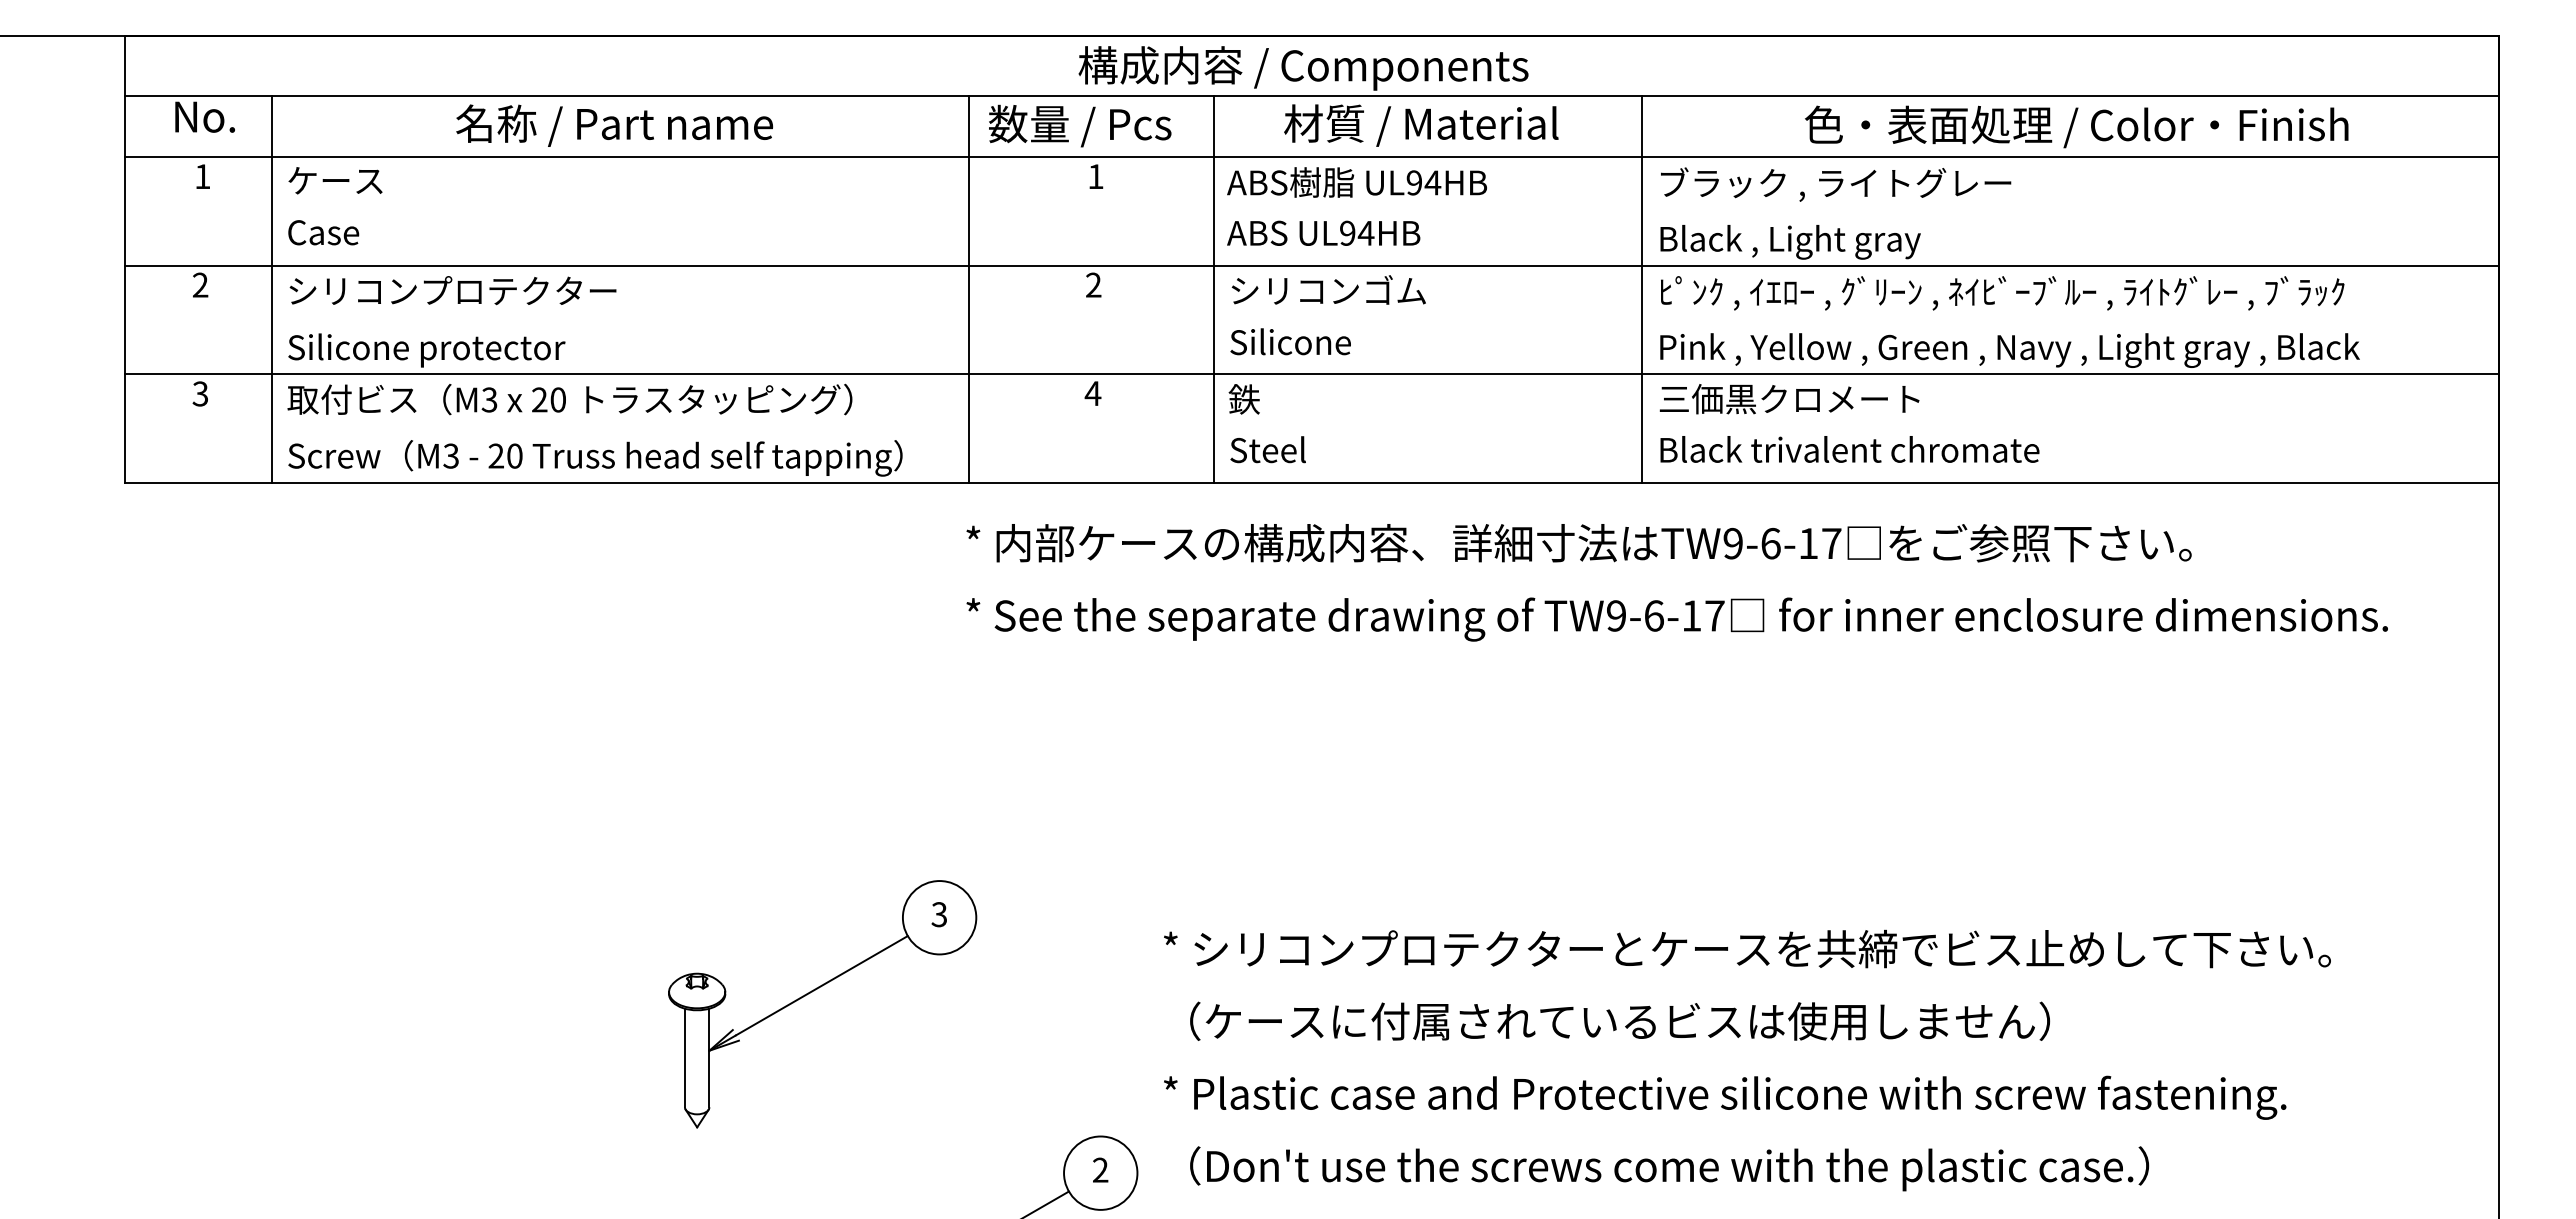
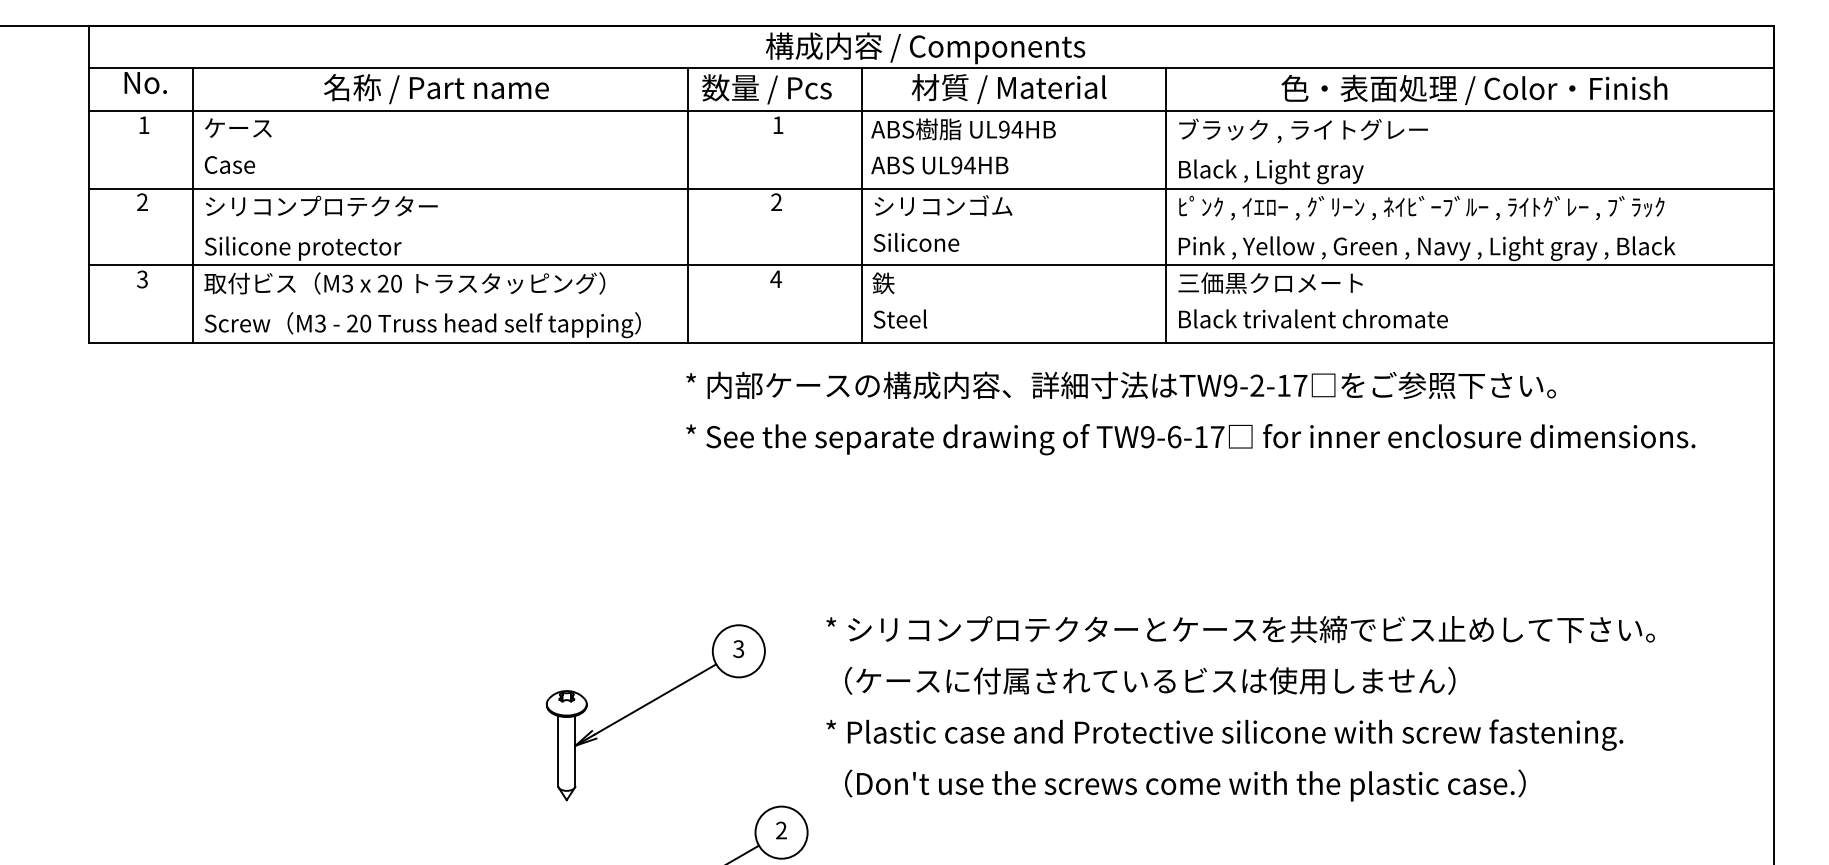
text: (1770, 543) -> (1257, 385), TW9-6-17 -> TW9-2-17
part: (814, 991) -> (650, 703), moved
text: (1747, 1060) -> (1240, 708), moved

